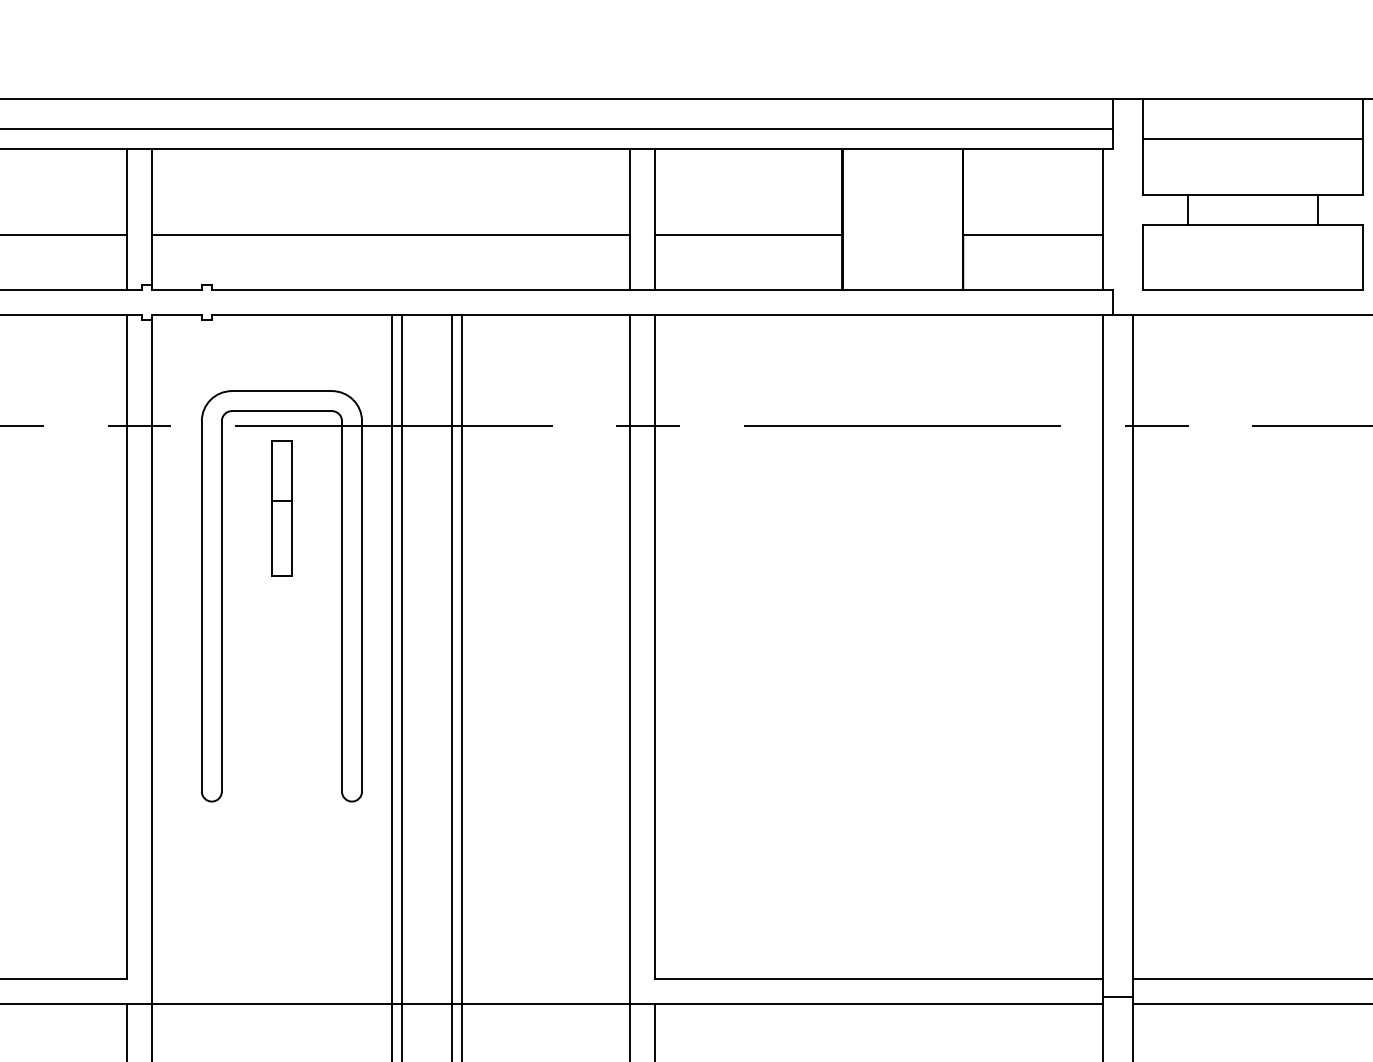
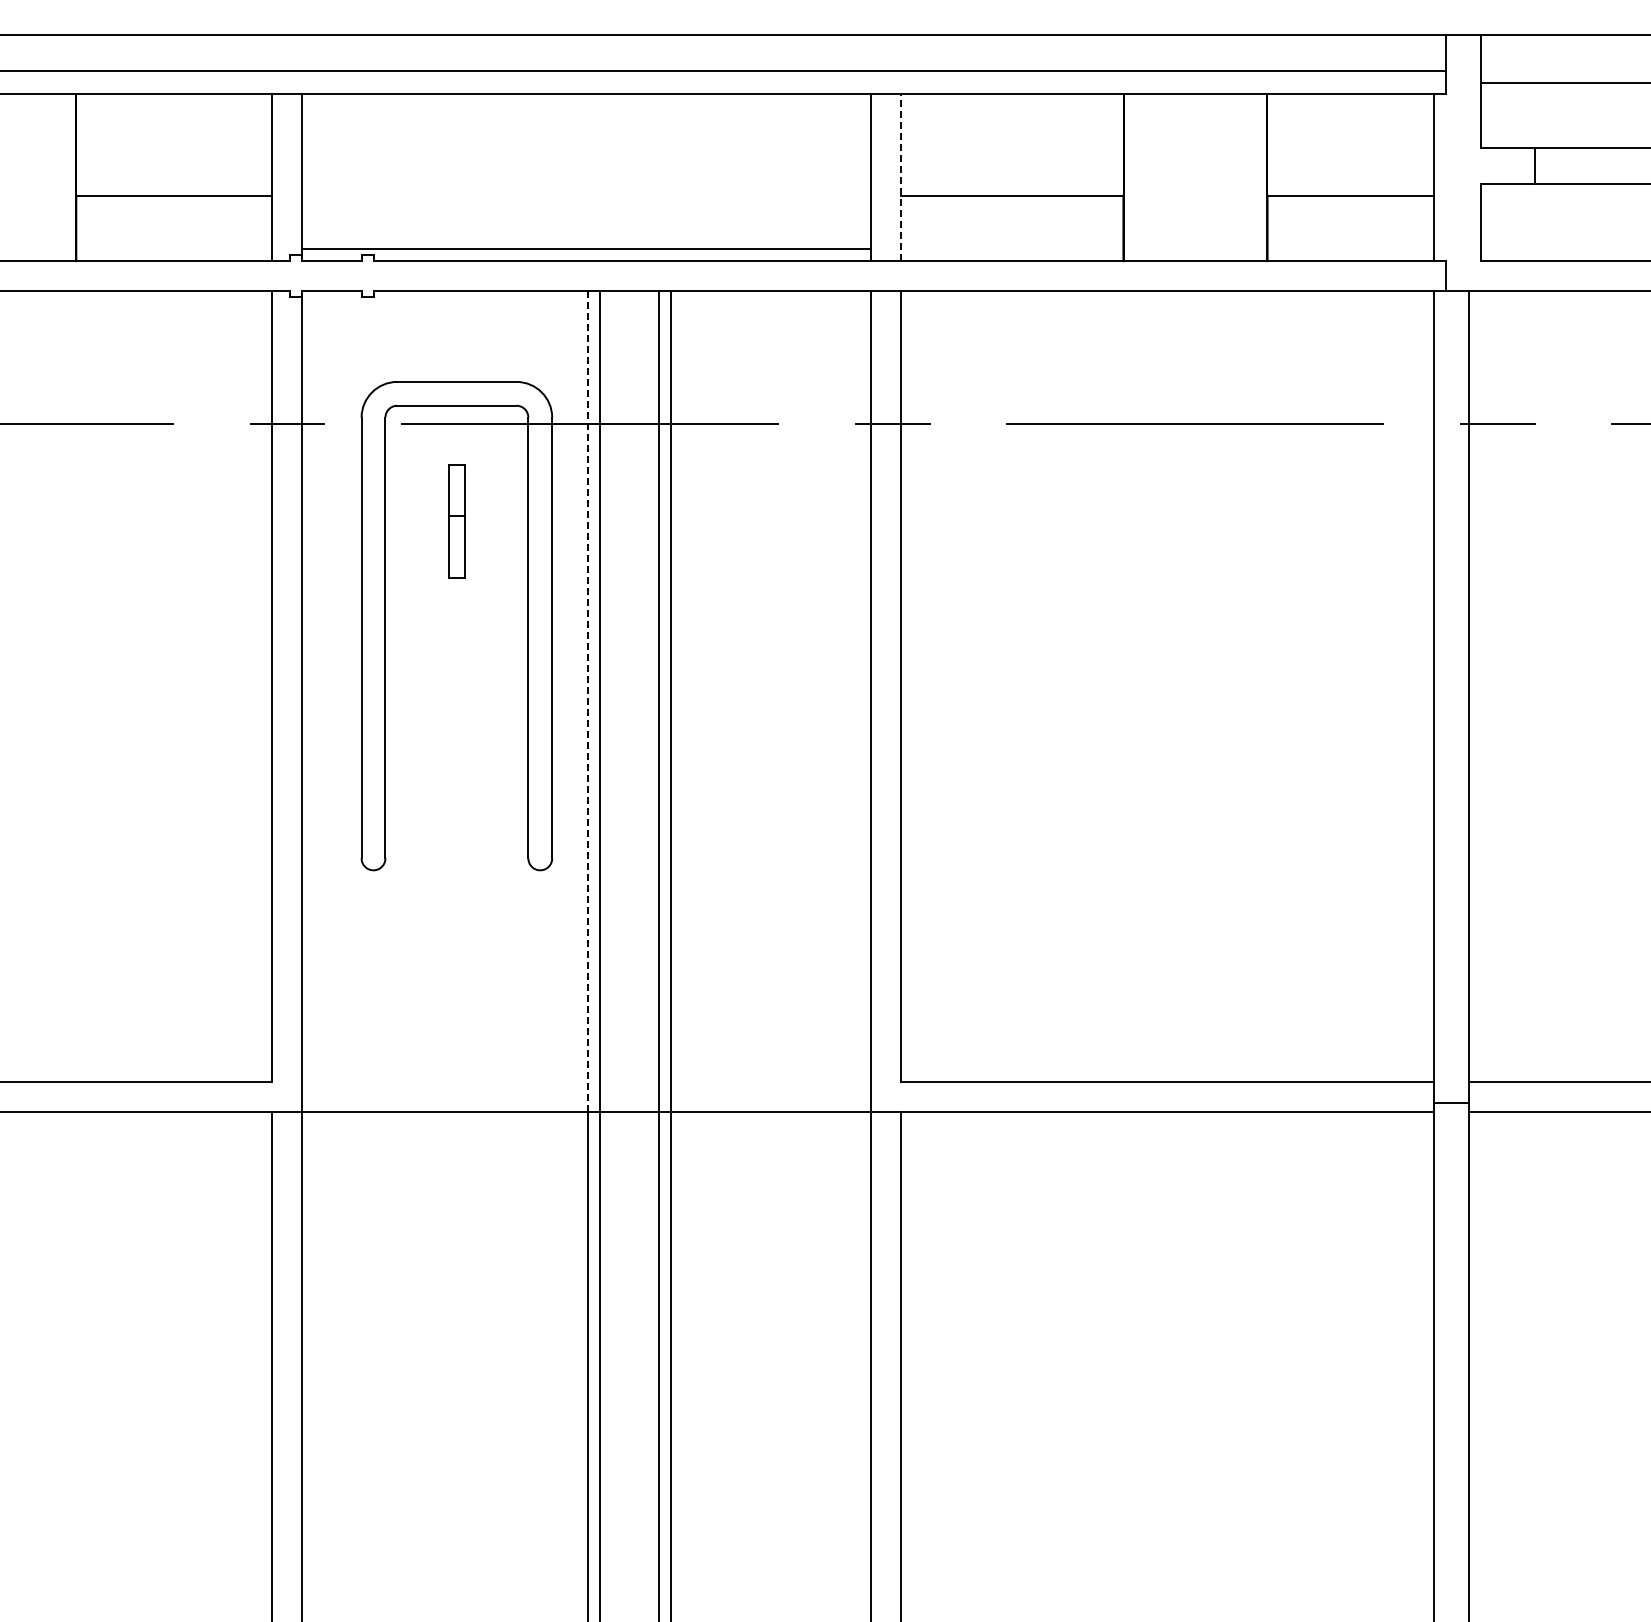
line: (654, 219) -> (900, 177), solid -> dashed
line: (390, 234) -> (586, 248), moved
part: (281, 508) -> (456, 521), size x0.7
line: (391, 658) -> (587, 700), solid -> dashed

